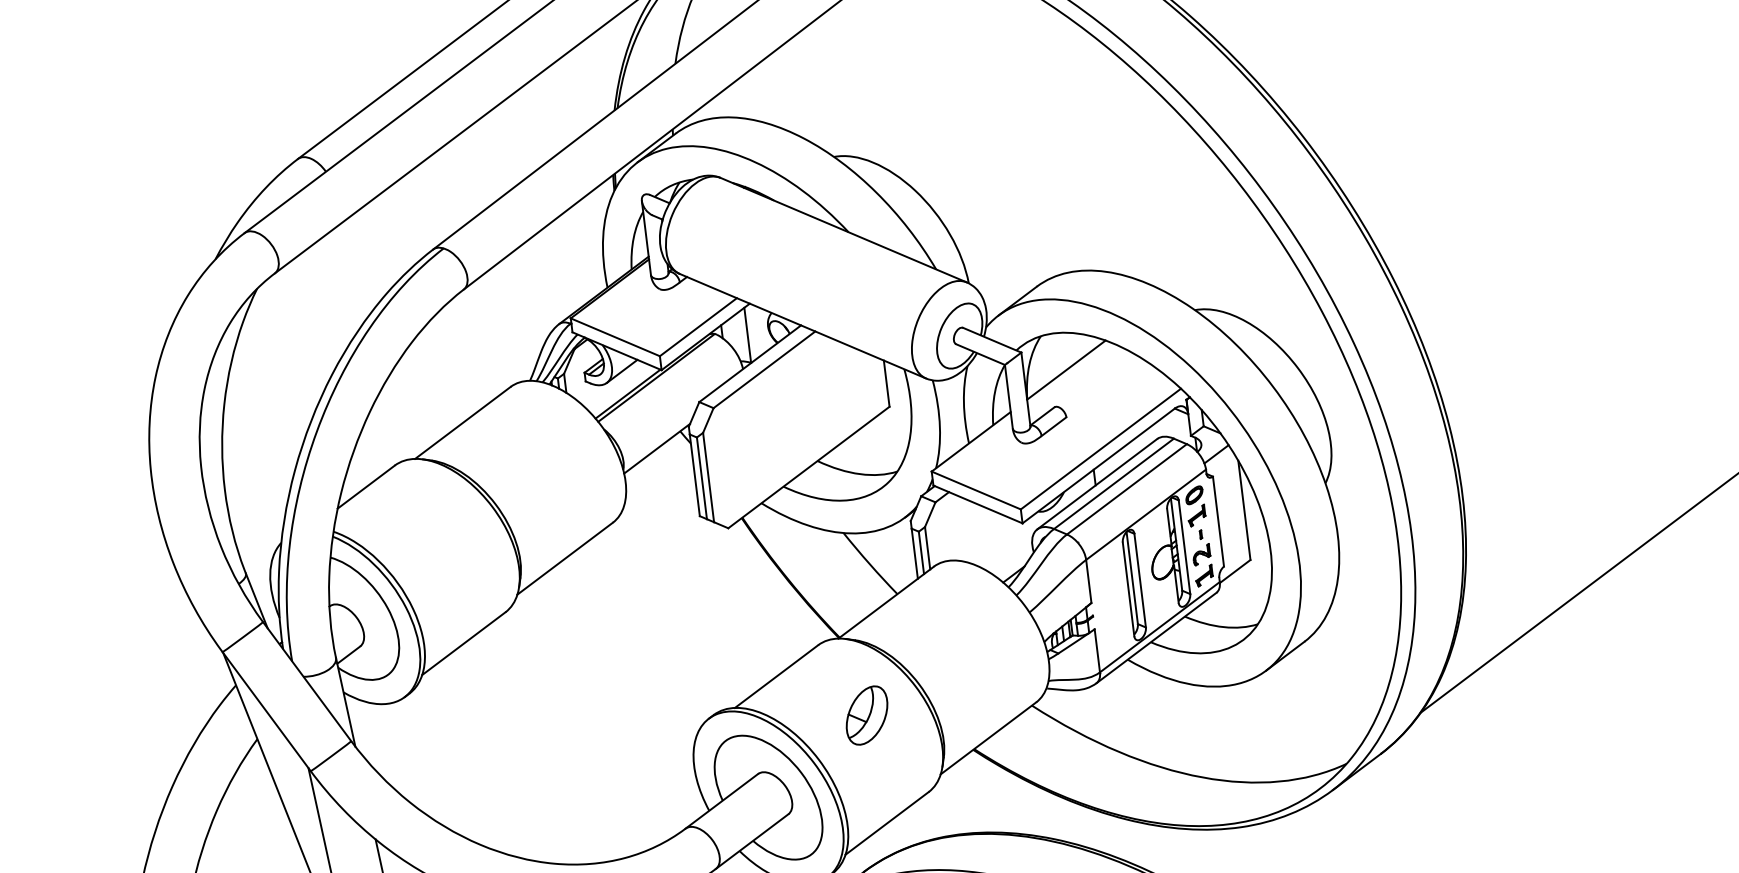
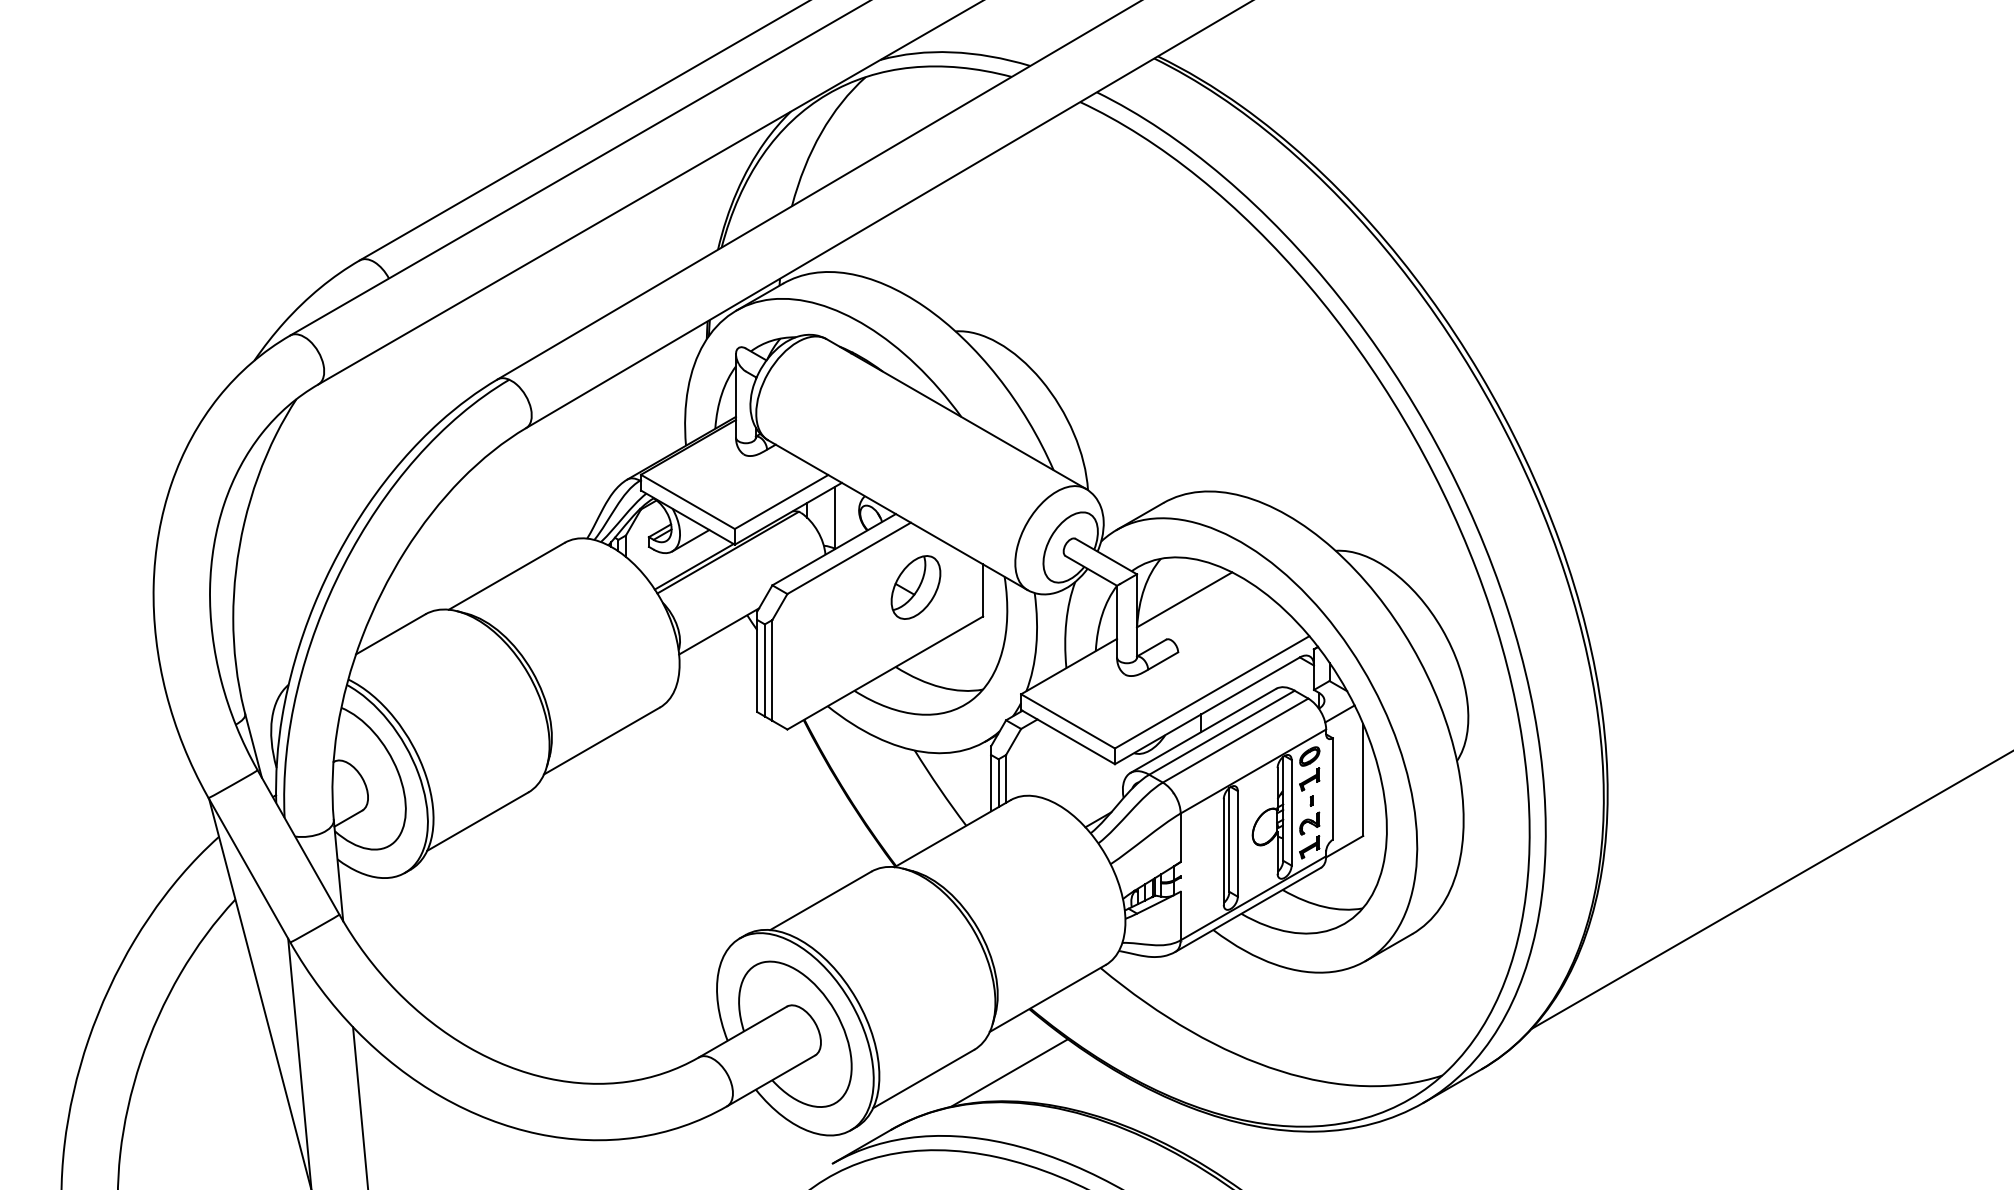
part: (866, 715) -> (915, 587), moved
line: (961, 808) -> (1008, 1072), added

